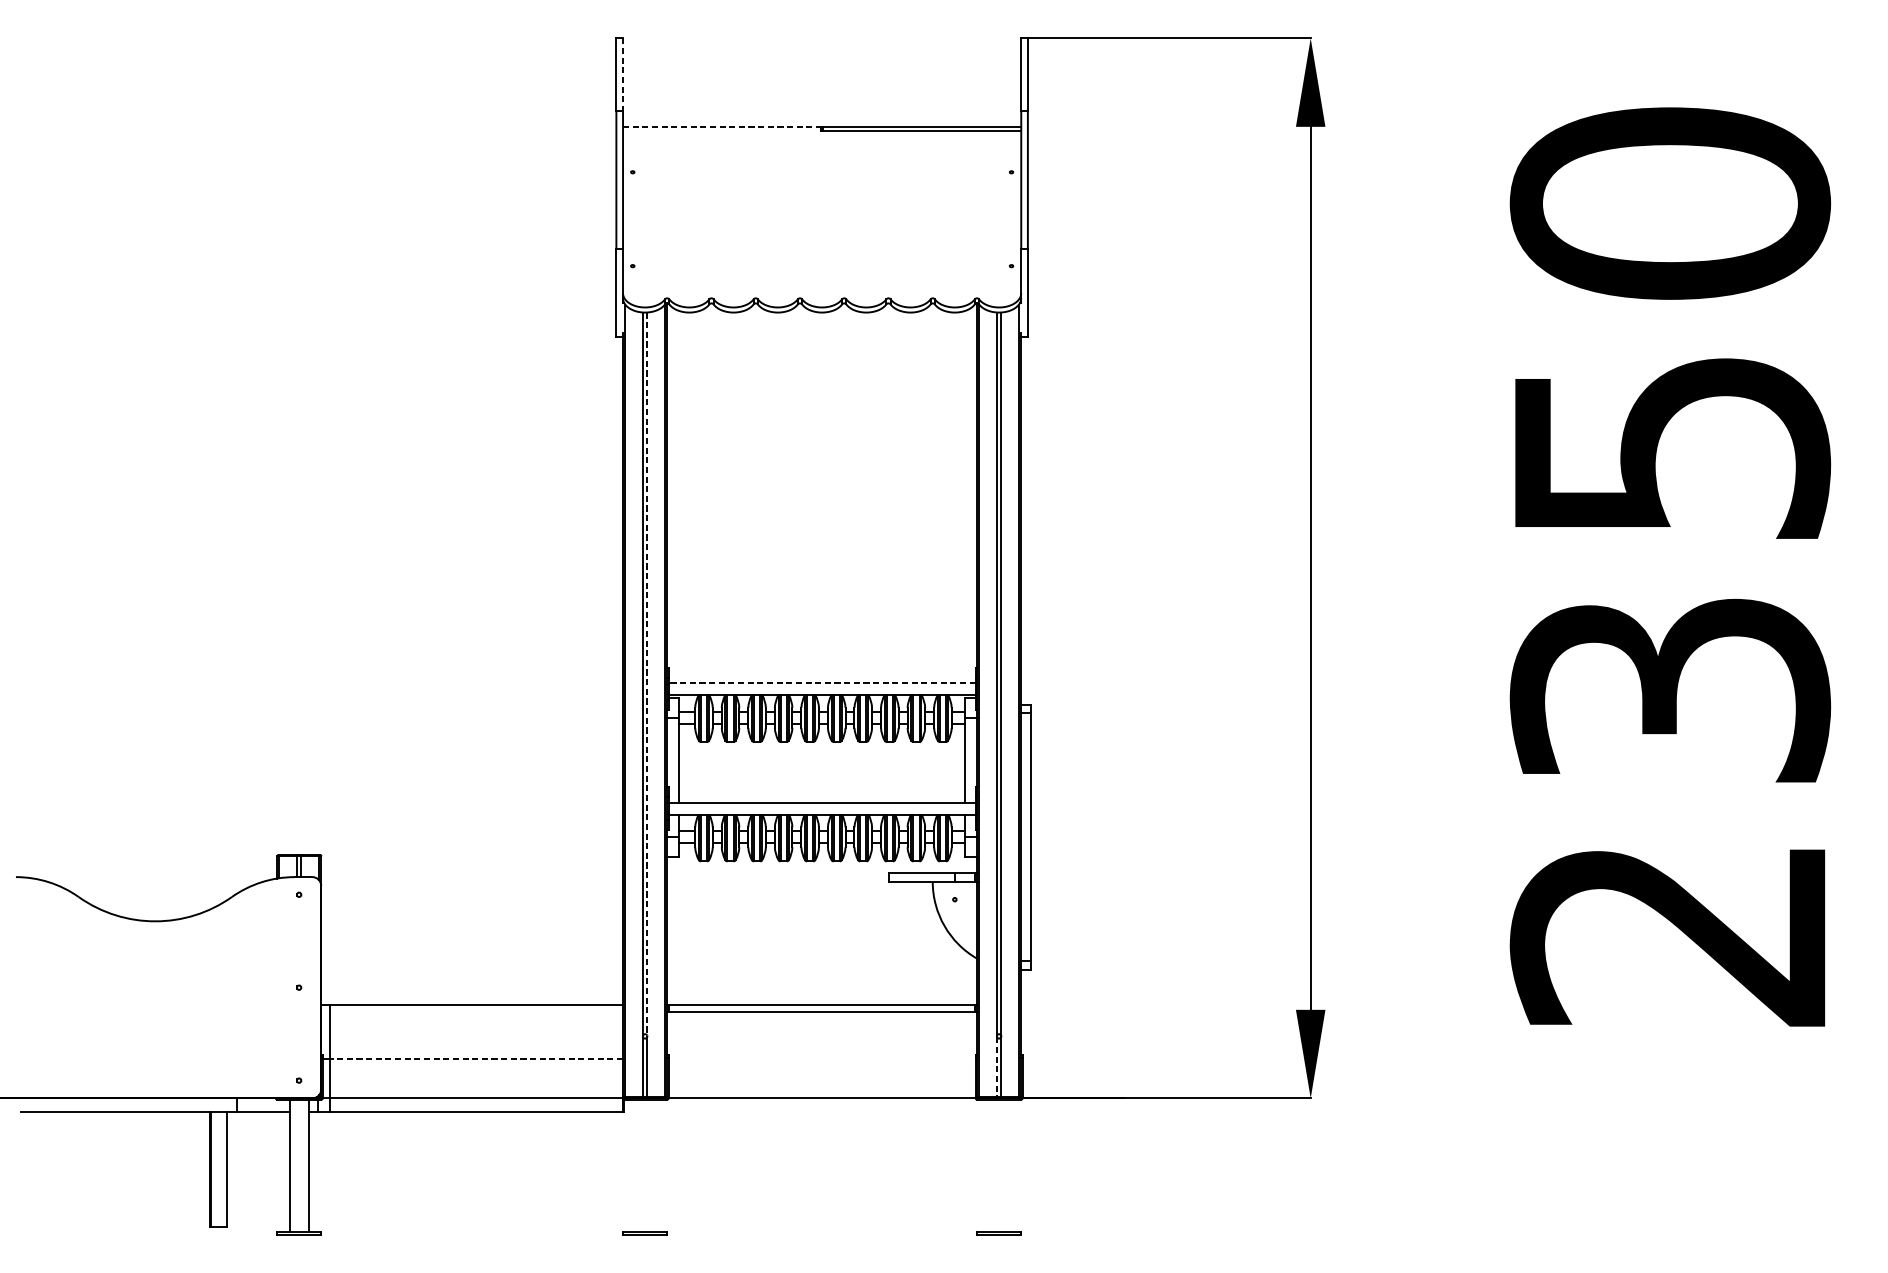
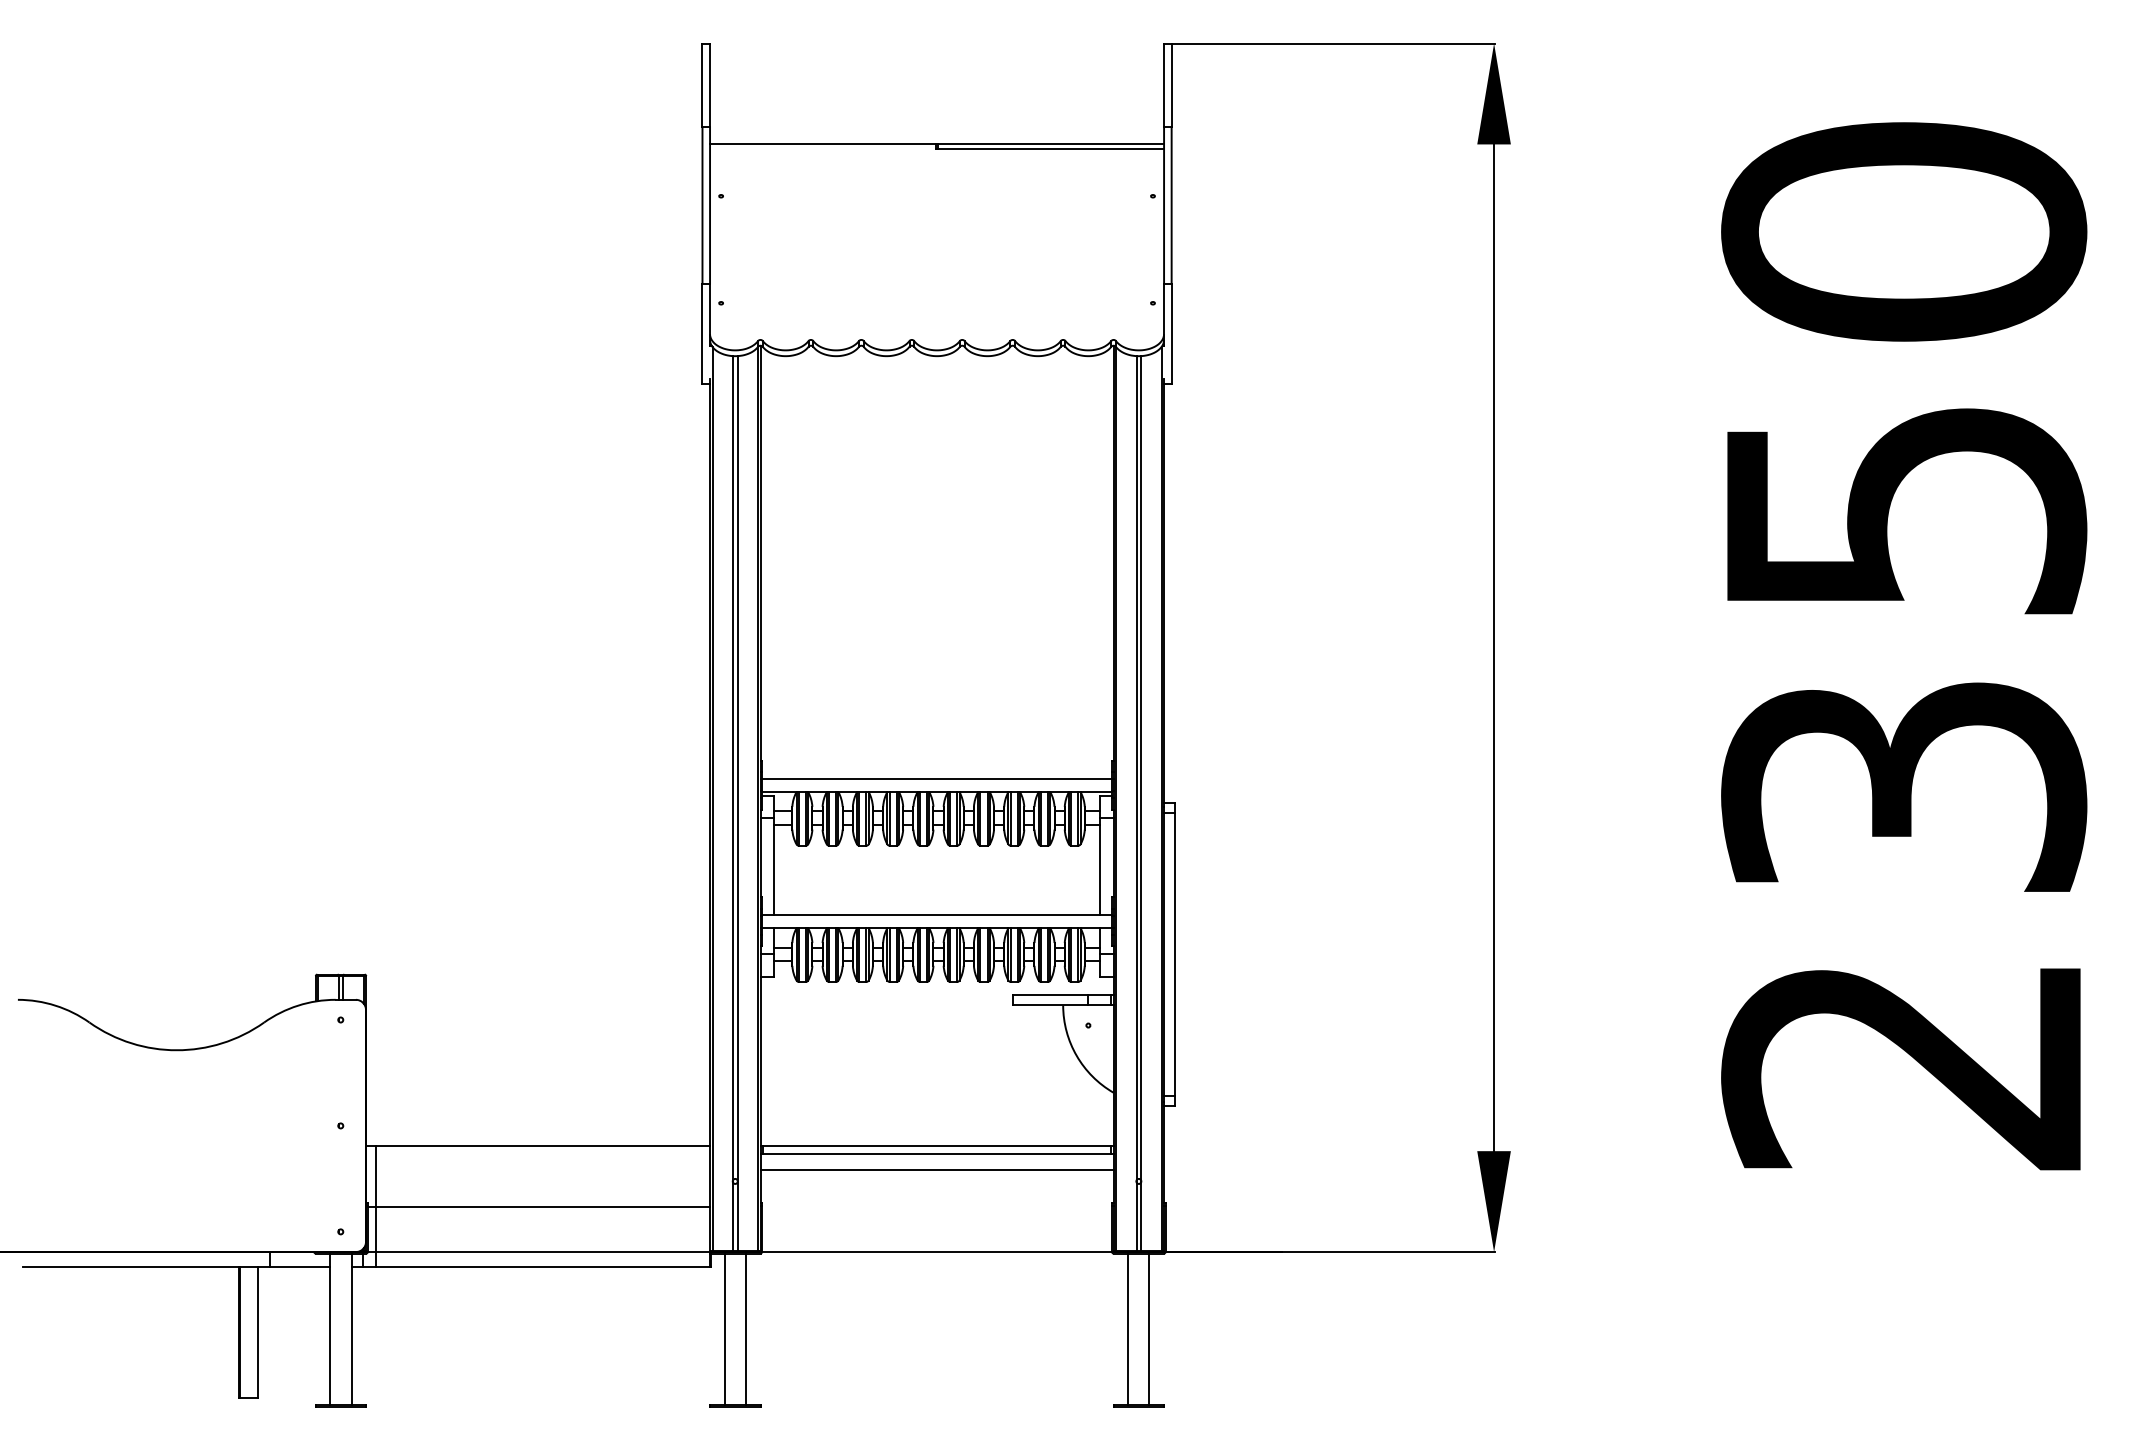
line: (623, 75) -> (710, 85), dashed -> solid
line: (722, 126) -> (823, 144), dashed -> solid
line: (647, 674) -> (737, 768), dashed -> solid
line: (821, 682) -> (936, 778), dashed -> solid
line: (821, 1026) -> (936, 1170), added
line: (476, 1058) -> (542, 1206), dashed -> solid
line: (997, 1067) -> (1136, 1216), dashed -> solid
line: (635, 1165) -> (724, 1328), added
line: (654, 1165) -> (745, 1328), added
line: (990, 1165) -> (1128, 1328), added
line: (1008, 1165) -> (1149, 1328), added

